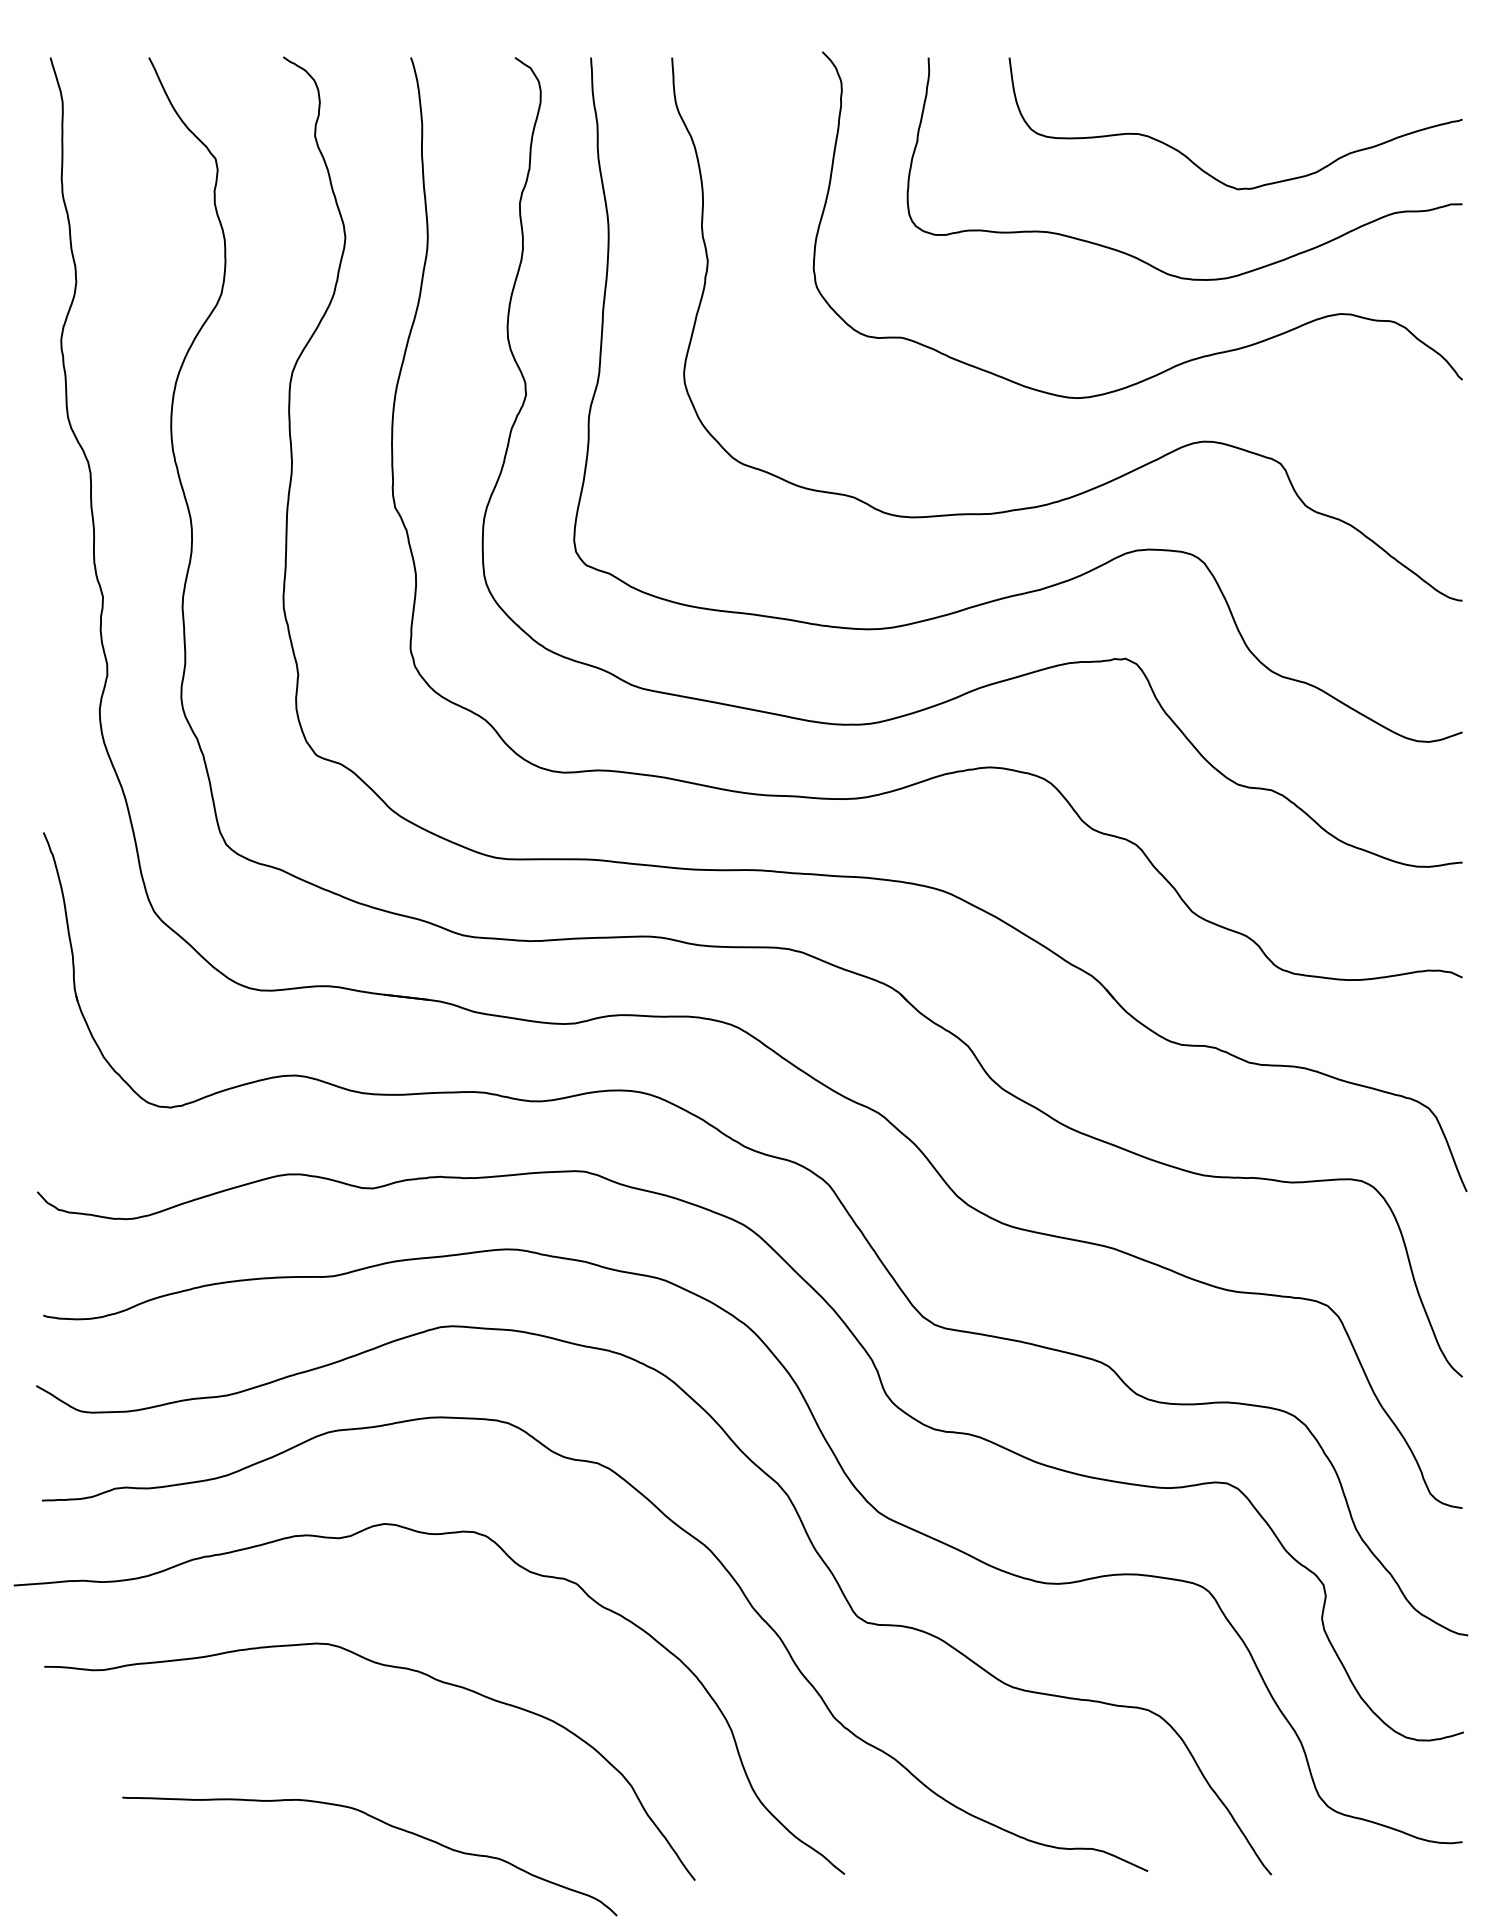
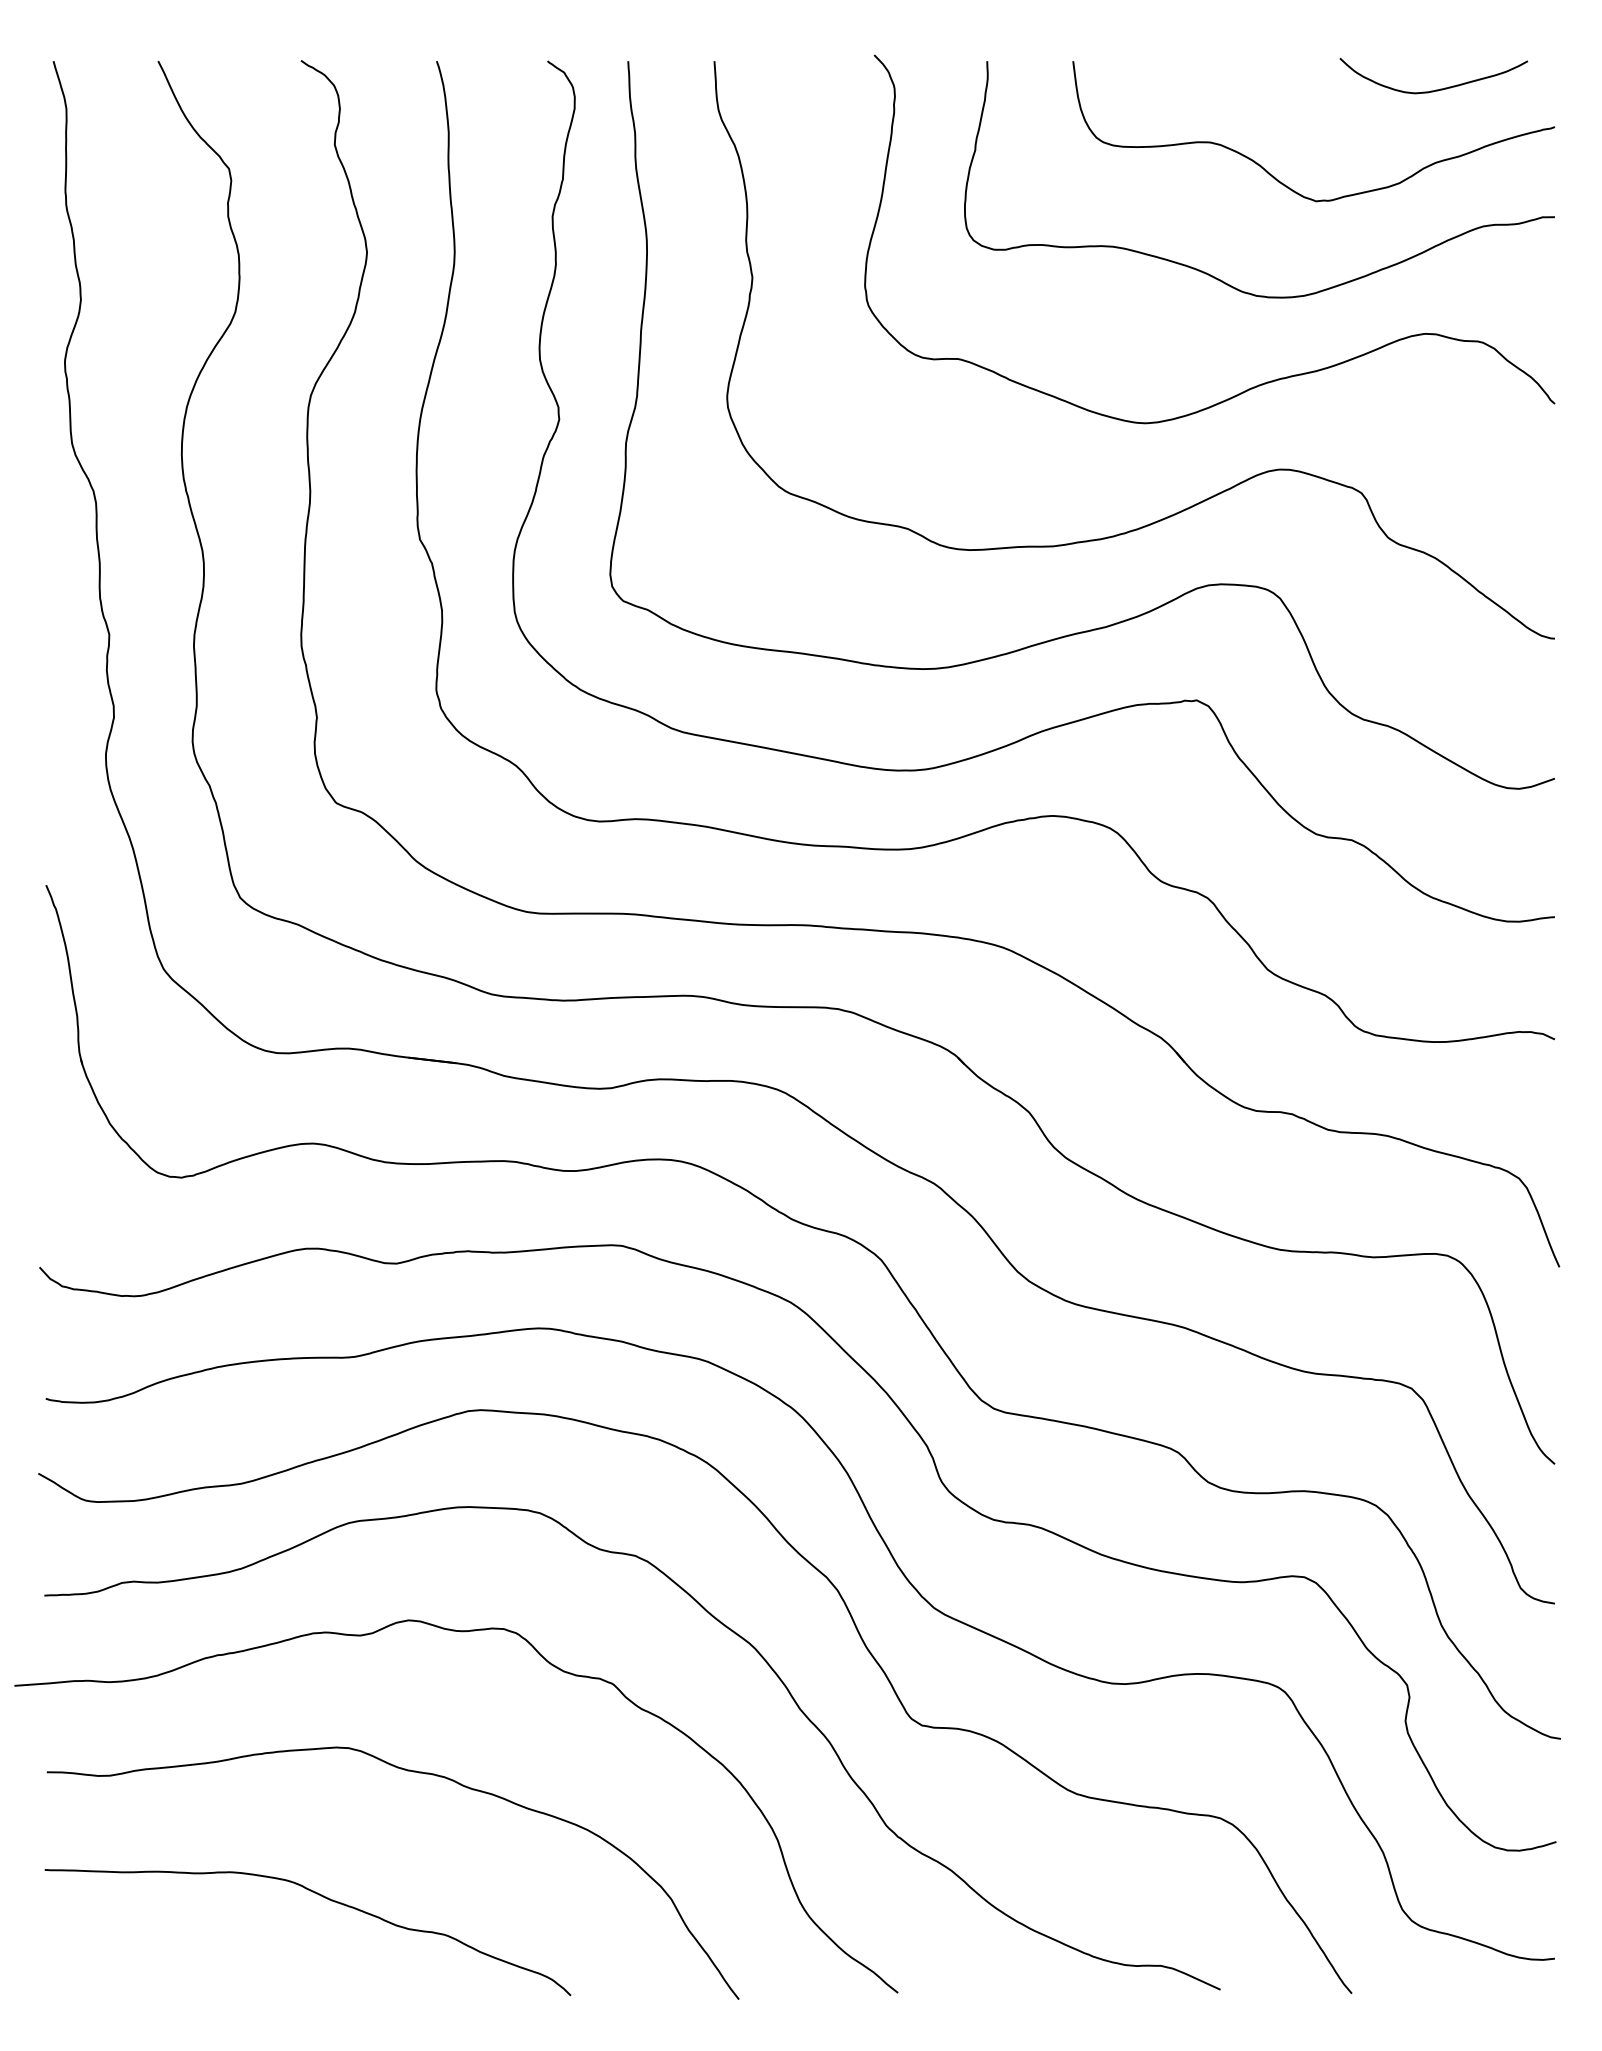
curve: (1353, 83) -> (1438, 88), added
curve: (385, 1824) -> (324, 1898), moved

